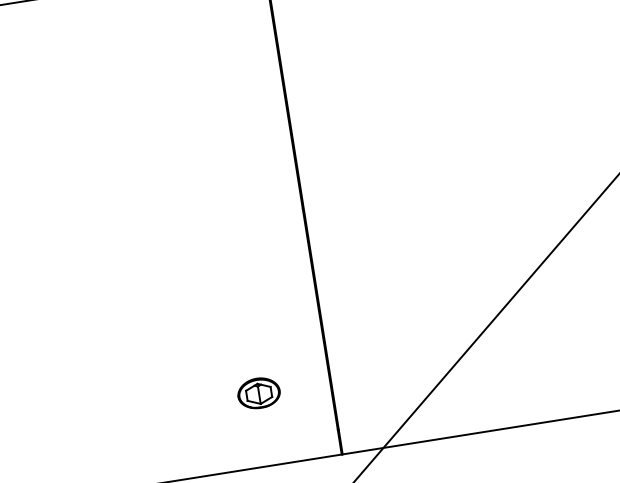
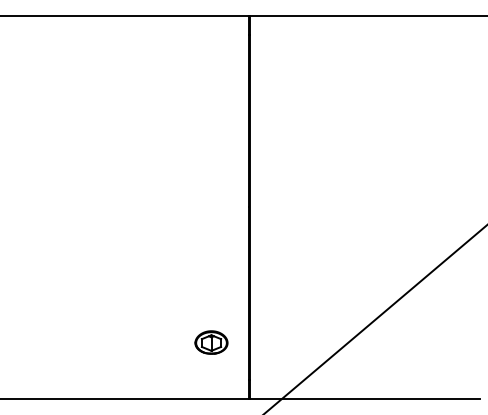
part: (259, 393) -> (211, 342), moved

